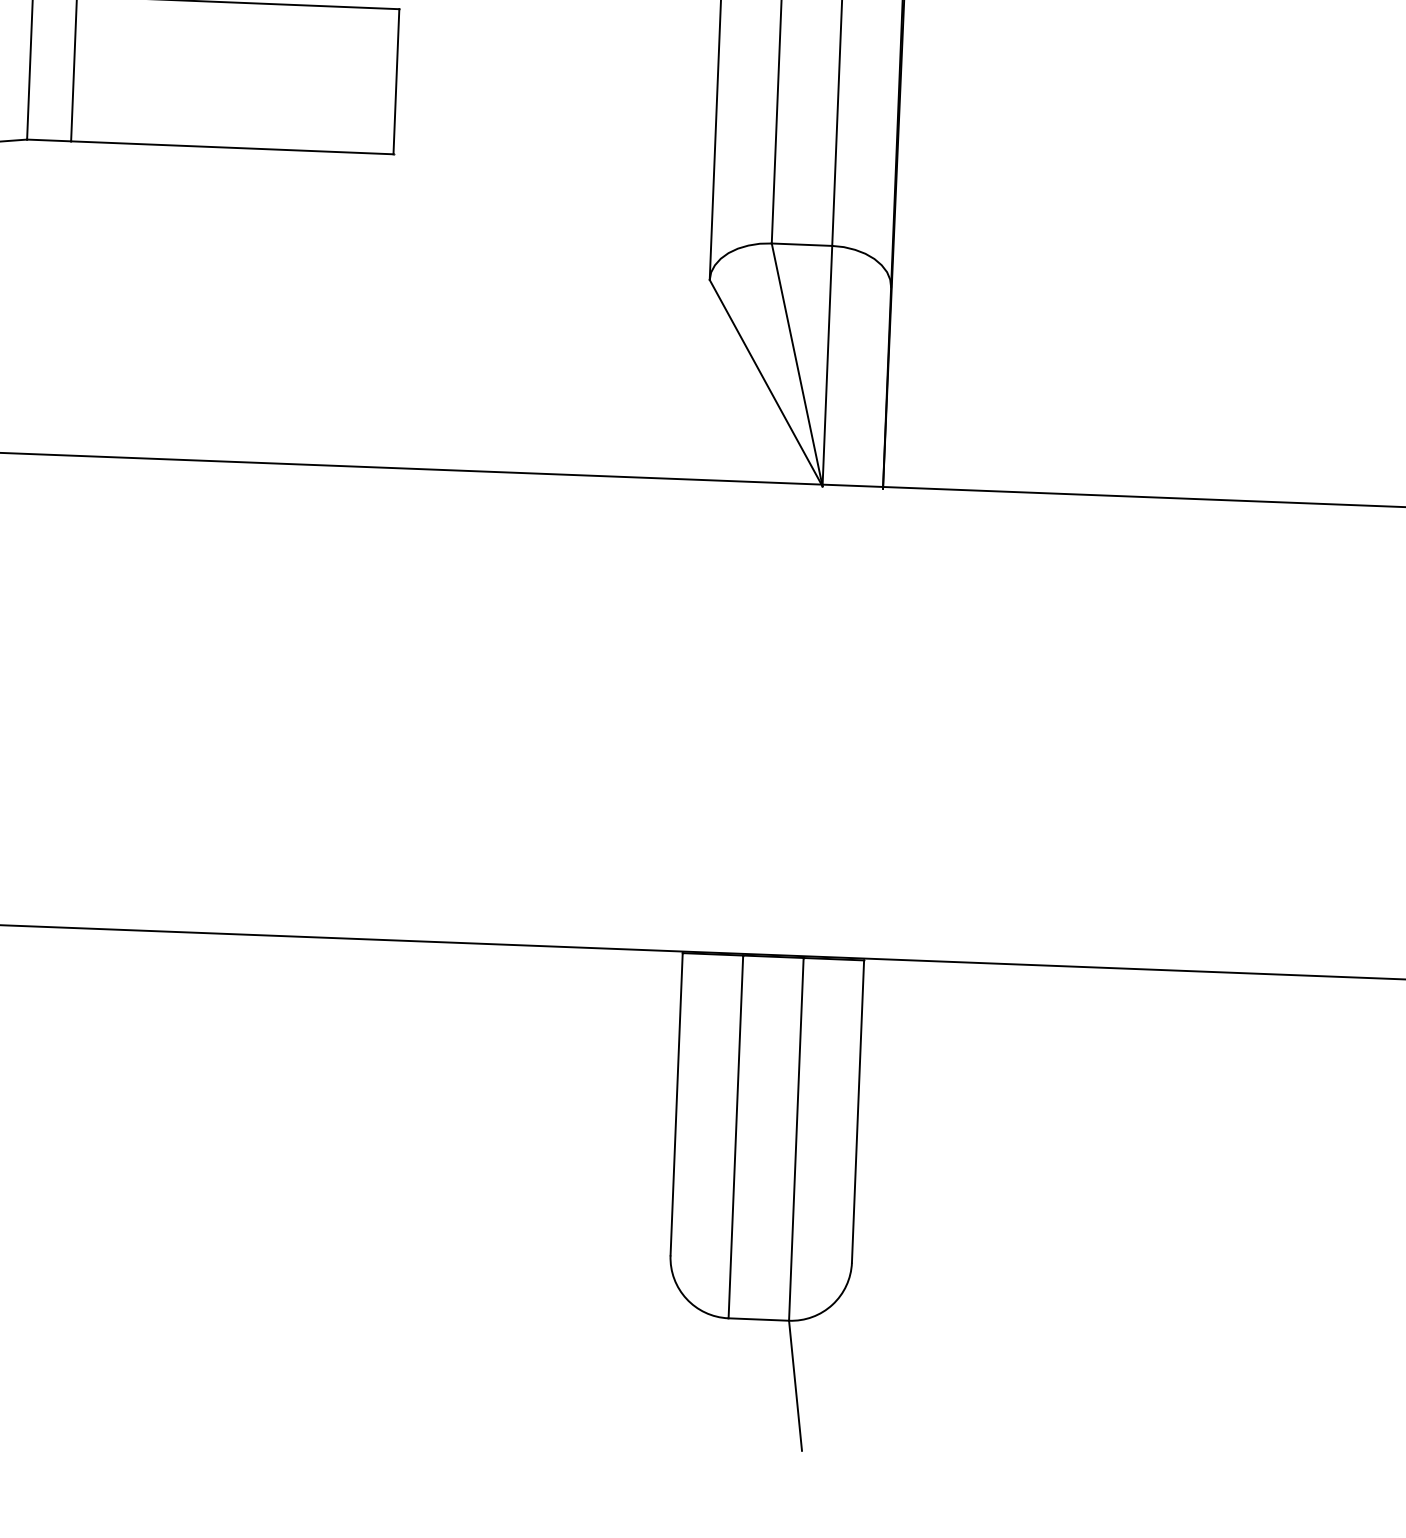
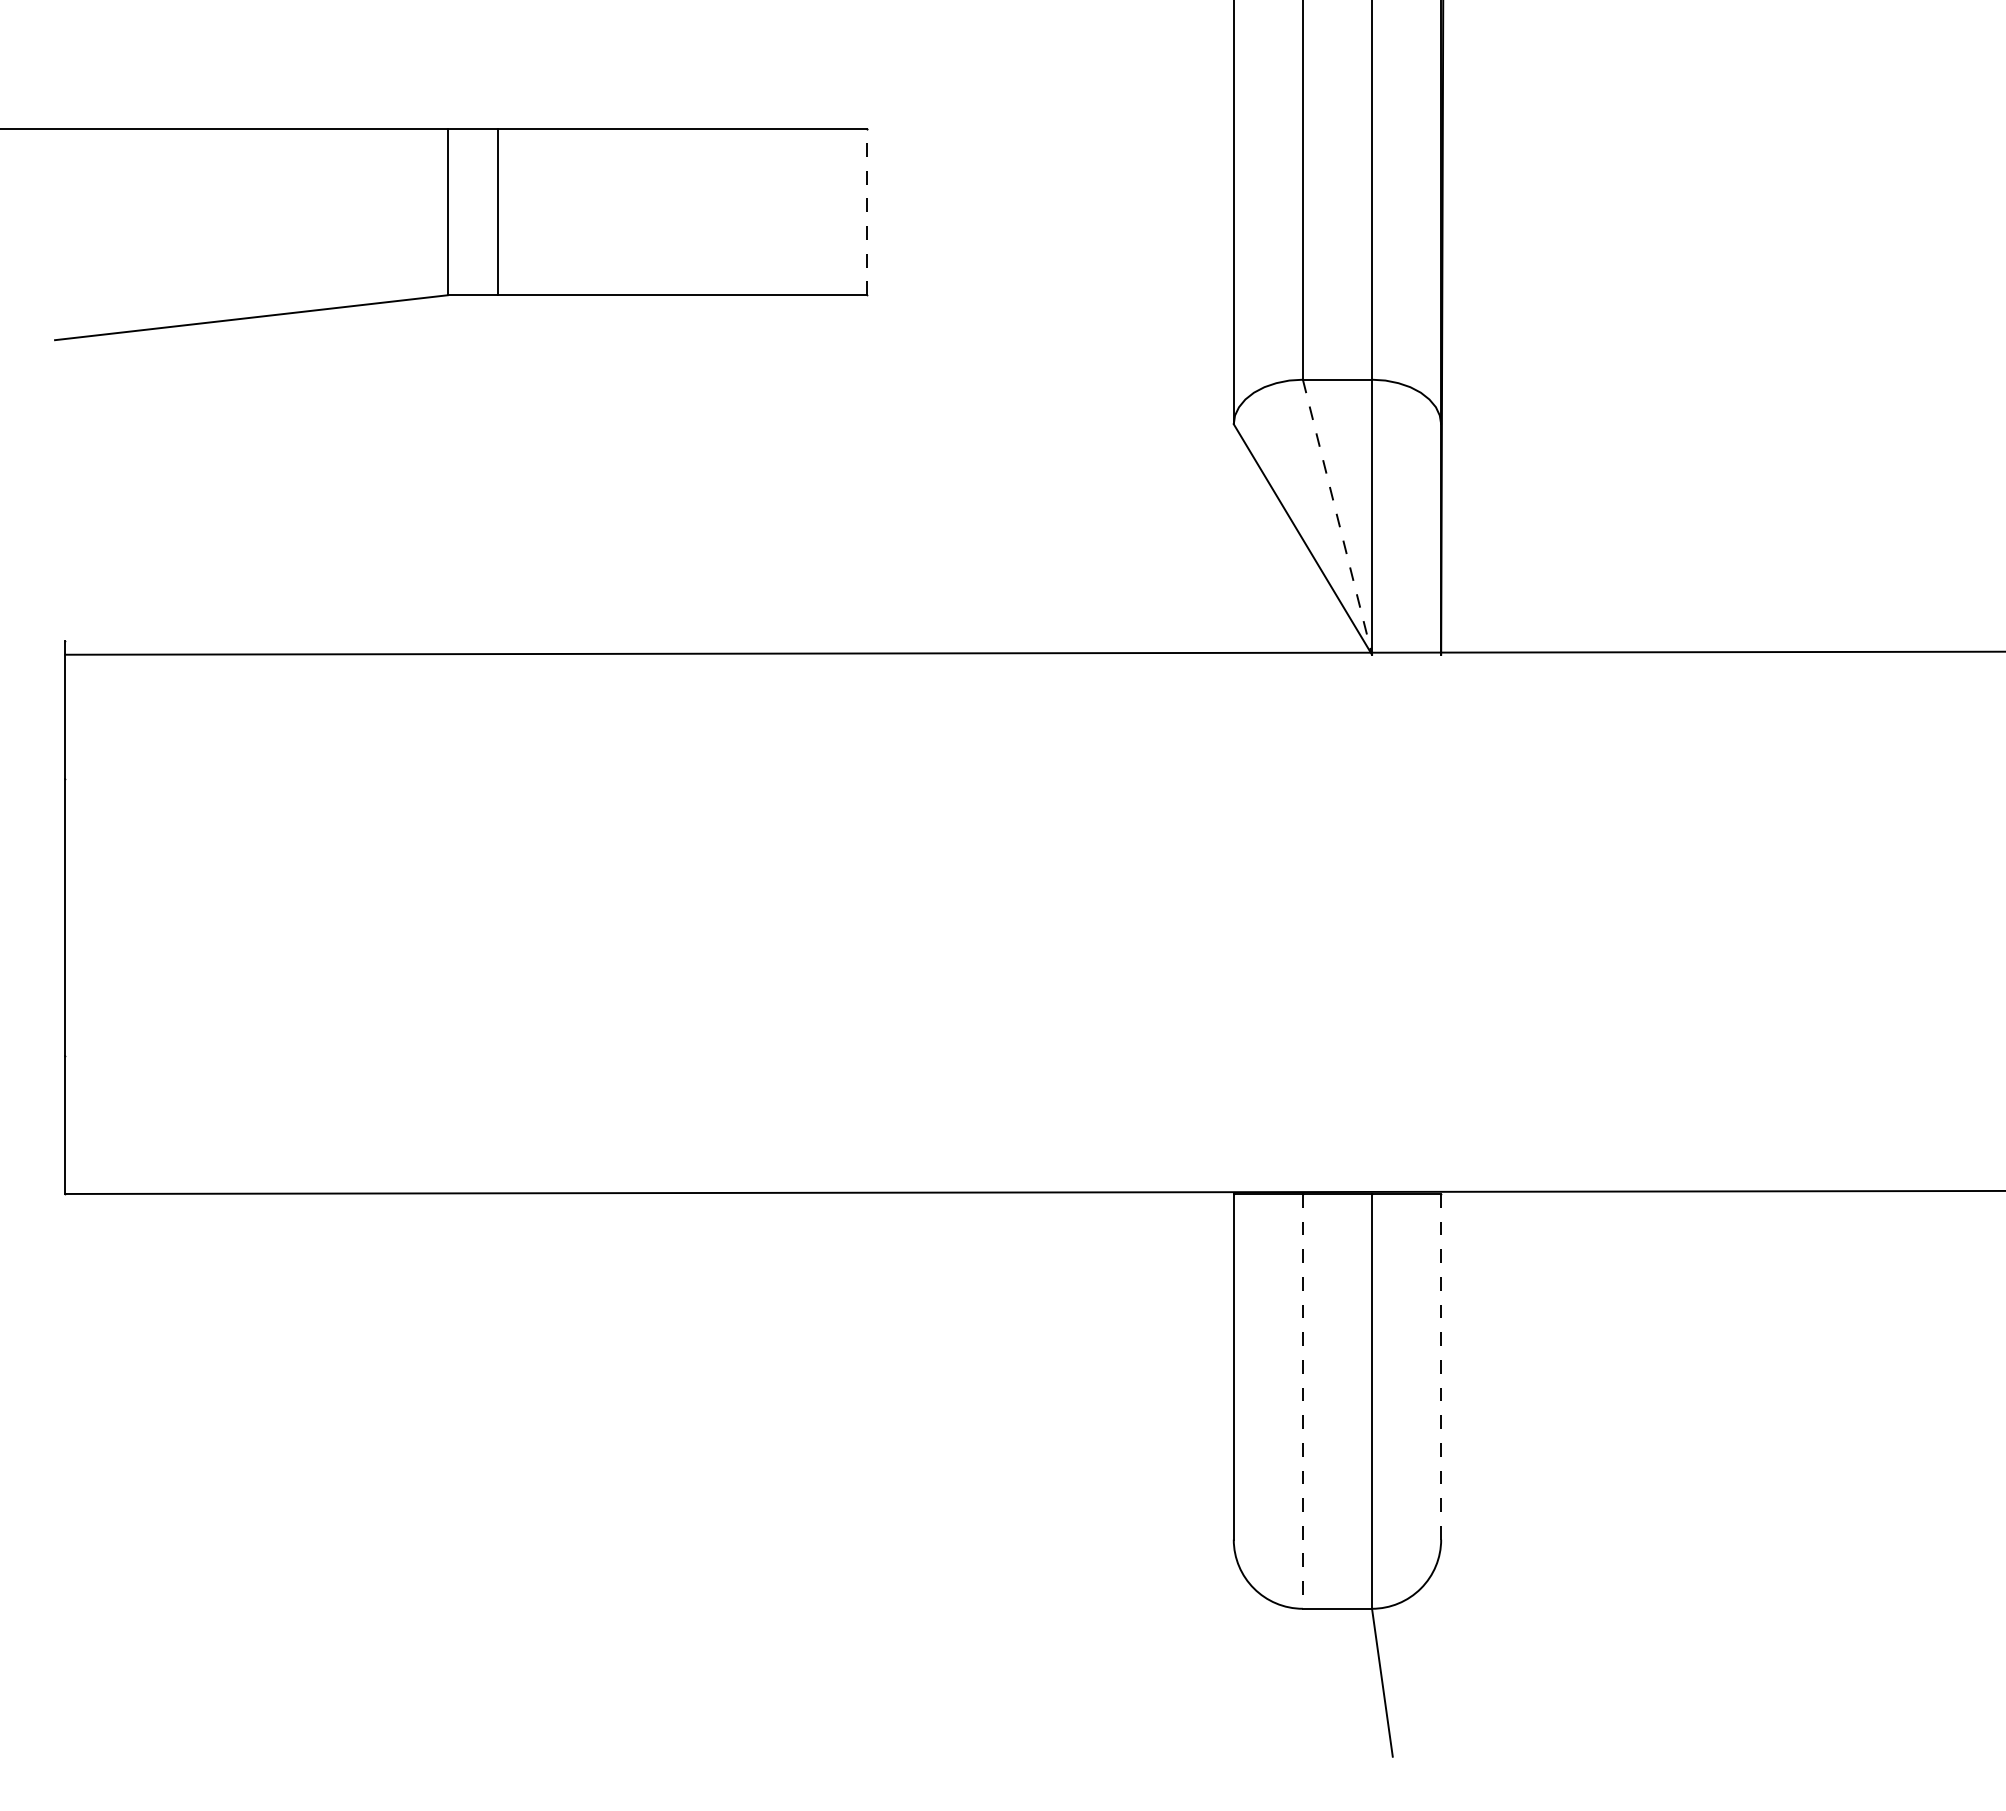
line: (396, 81) -> (866, 212), solid -> dashed
line: (797, 365) -> (1337, 517), solid -> dashed
line: (858, 1111) -> (1441, 1366), solid -> dashed
line: (735, 1137) -> (1302, 1401), solid -> dashed

